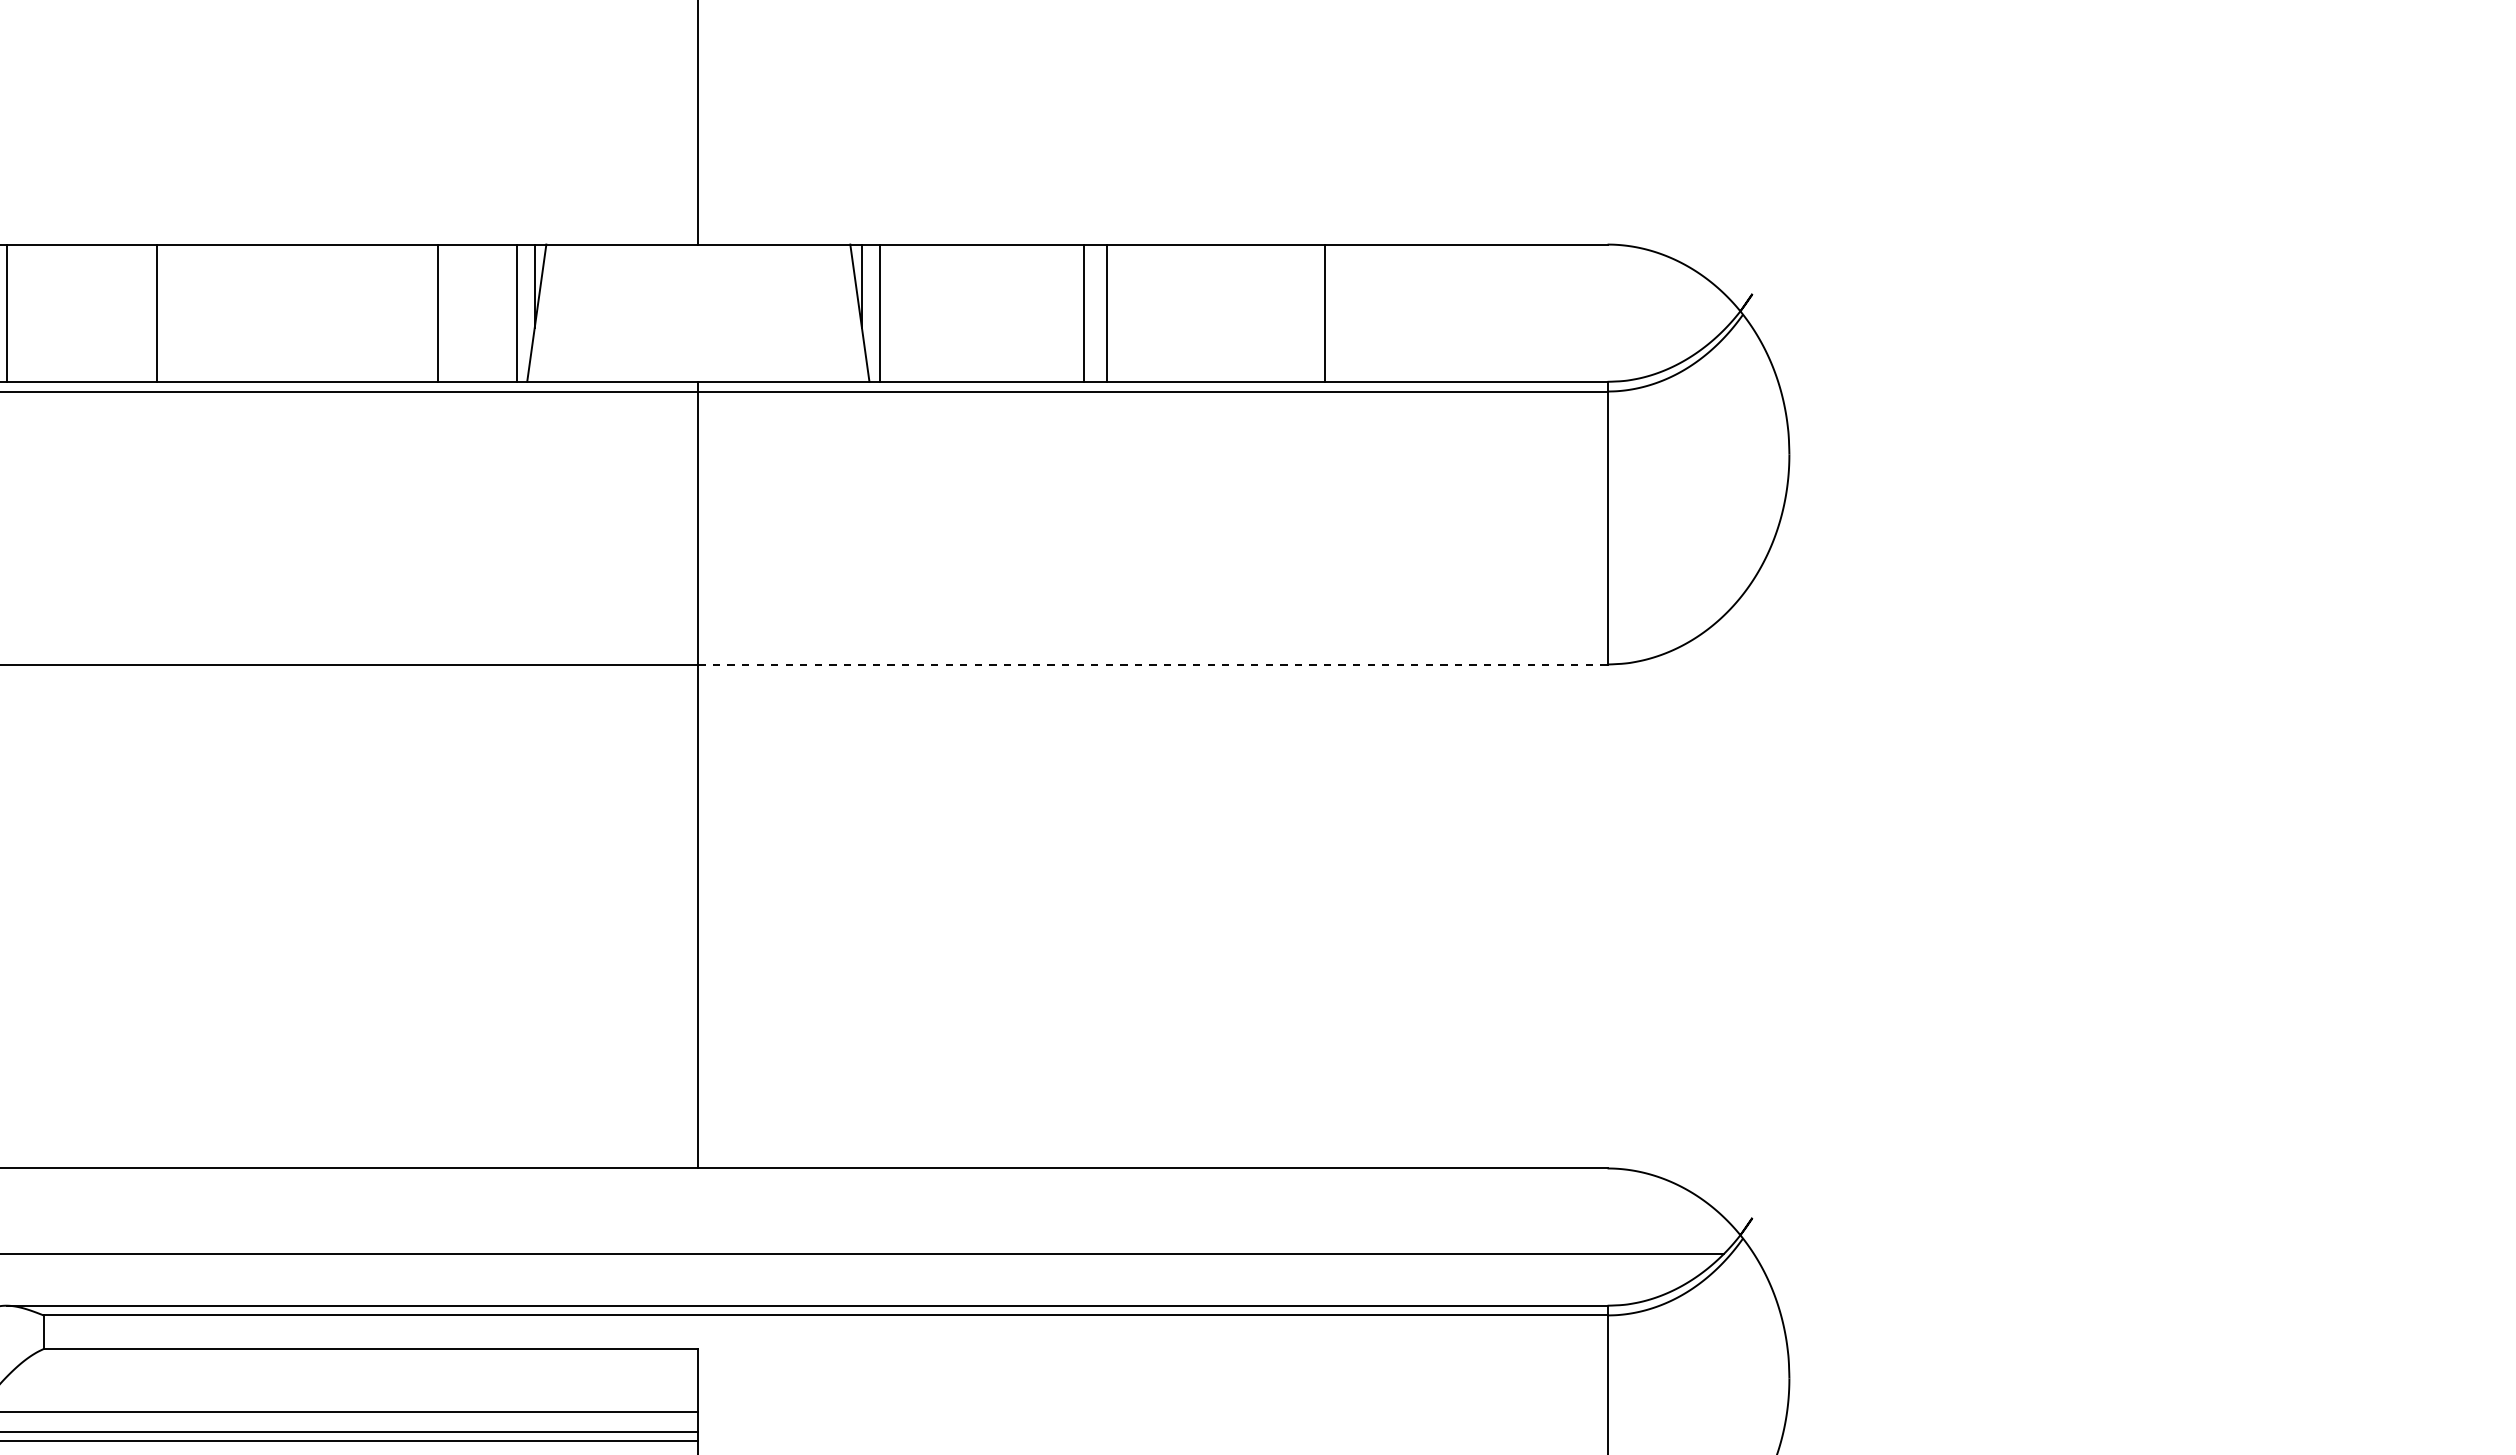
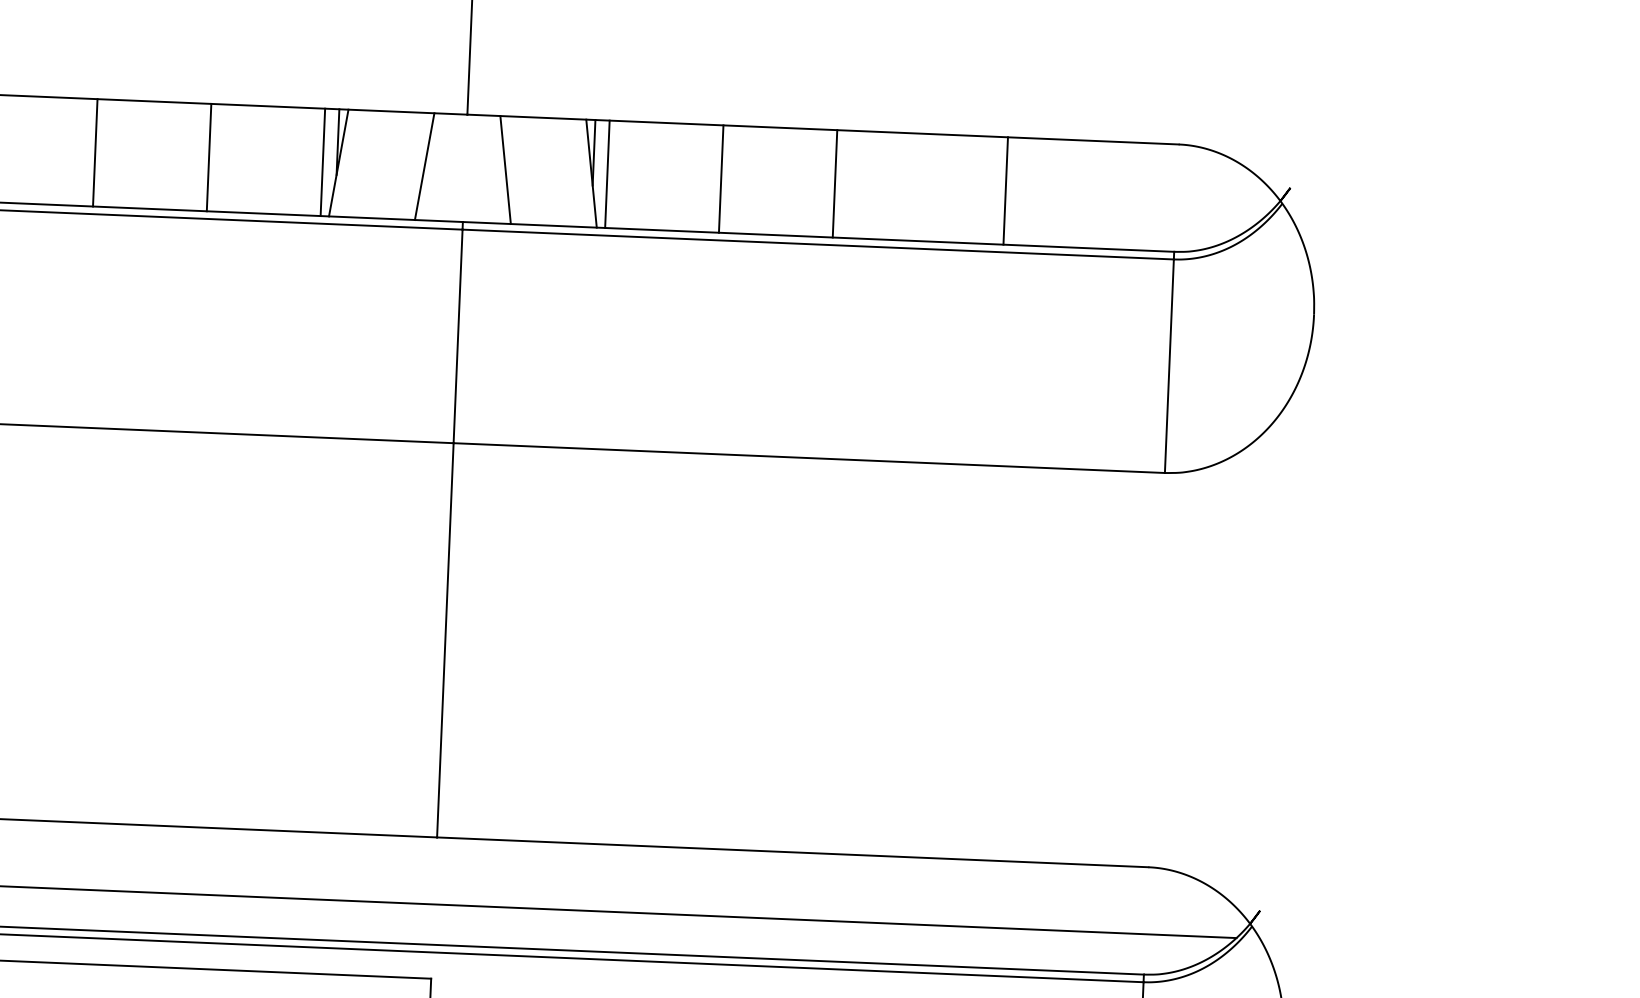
line: (156, 312) -> (95, 152), moved
line: (438, 312) -> (209, 157), moved
line: (646, 312) -> (424, 166), added
line: (749, 312) -> (505, 169), added
line: (1084, 312) -> (835, 183), moved
line: (1106, 312) -> (721, 178), moved
line: (1325, 312) -> (1005, 190), moved
line: (1152, 664) -> (808, 458), dashed -> solid

